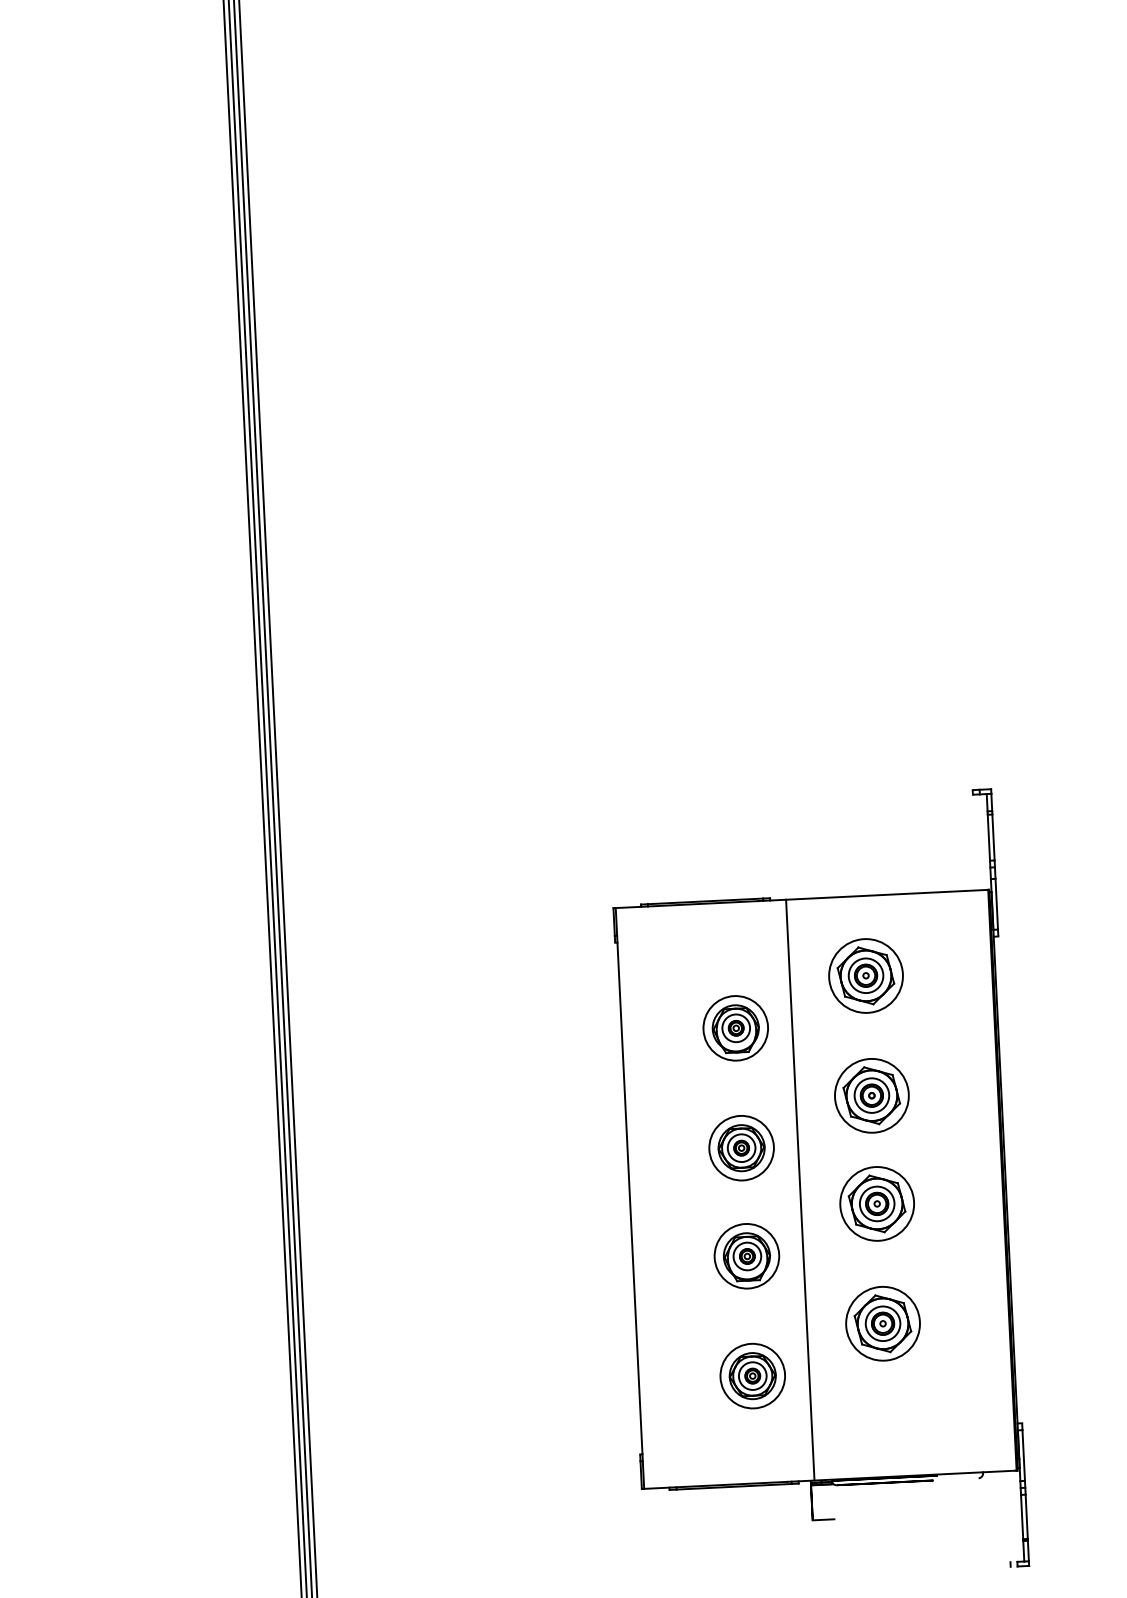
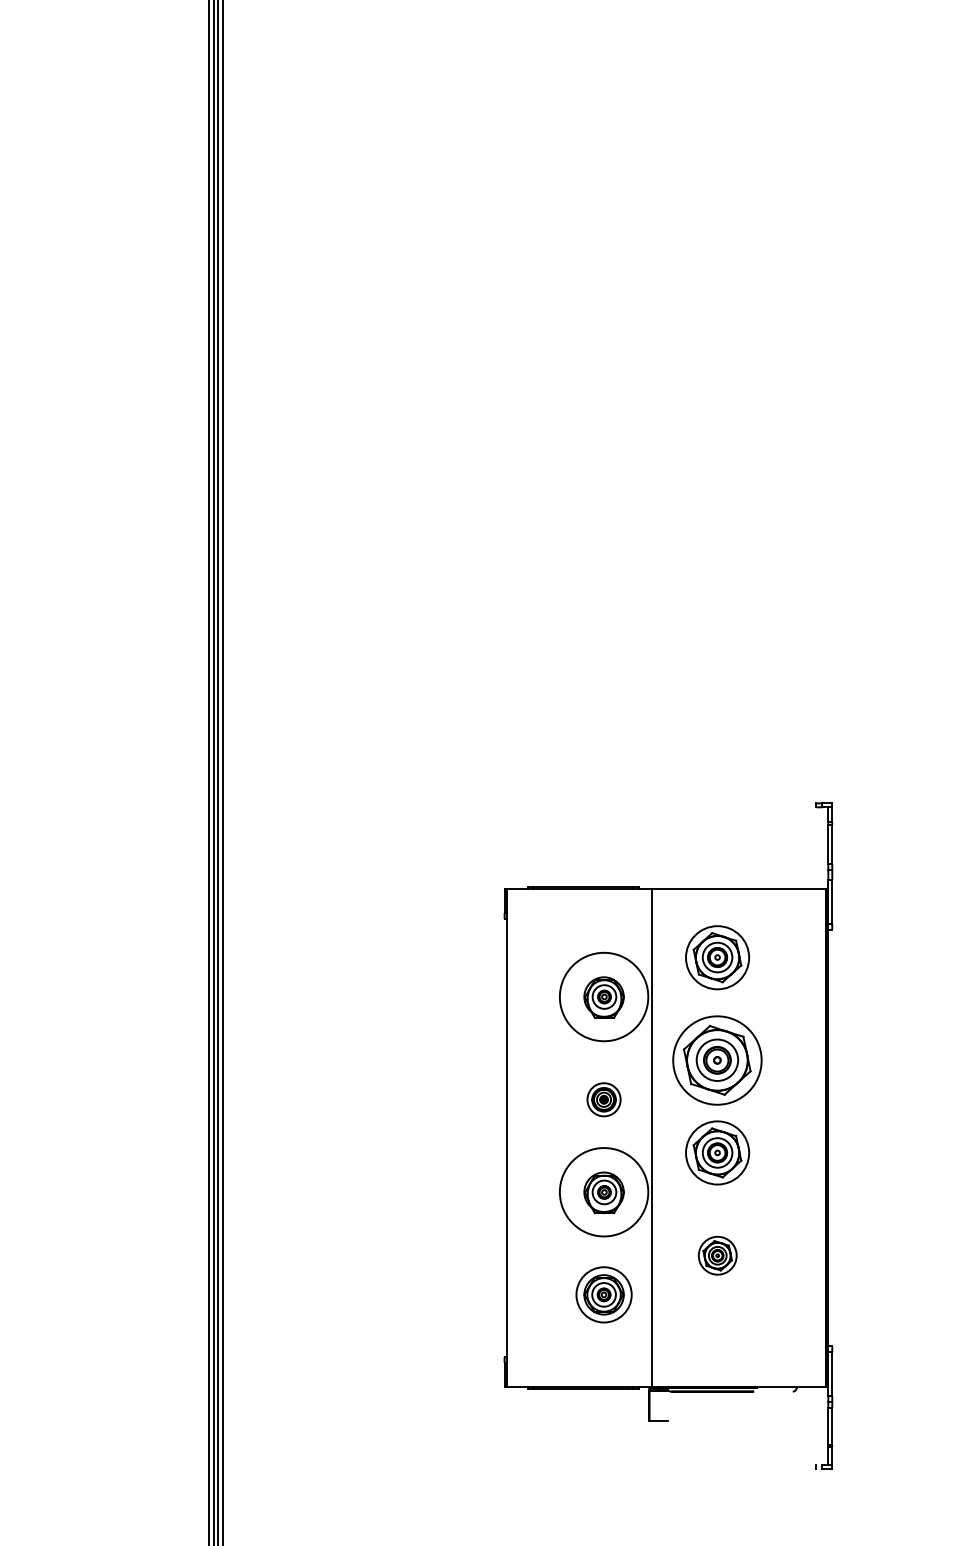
circle: (735, 1027) -> (603, 996), size x1.6
part: (871, 1094) -> (717, 1059), size x1.4
part: (740, 1148) -> (603, 1099), size x0.6
circle: (746, 1255) -> (603, 1191), size x1.6
part: (882, 1323) -> (717, 1255), size x0.6

